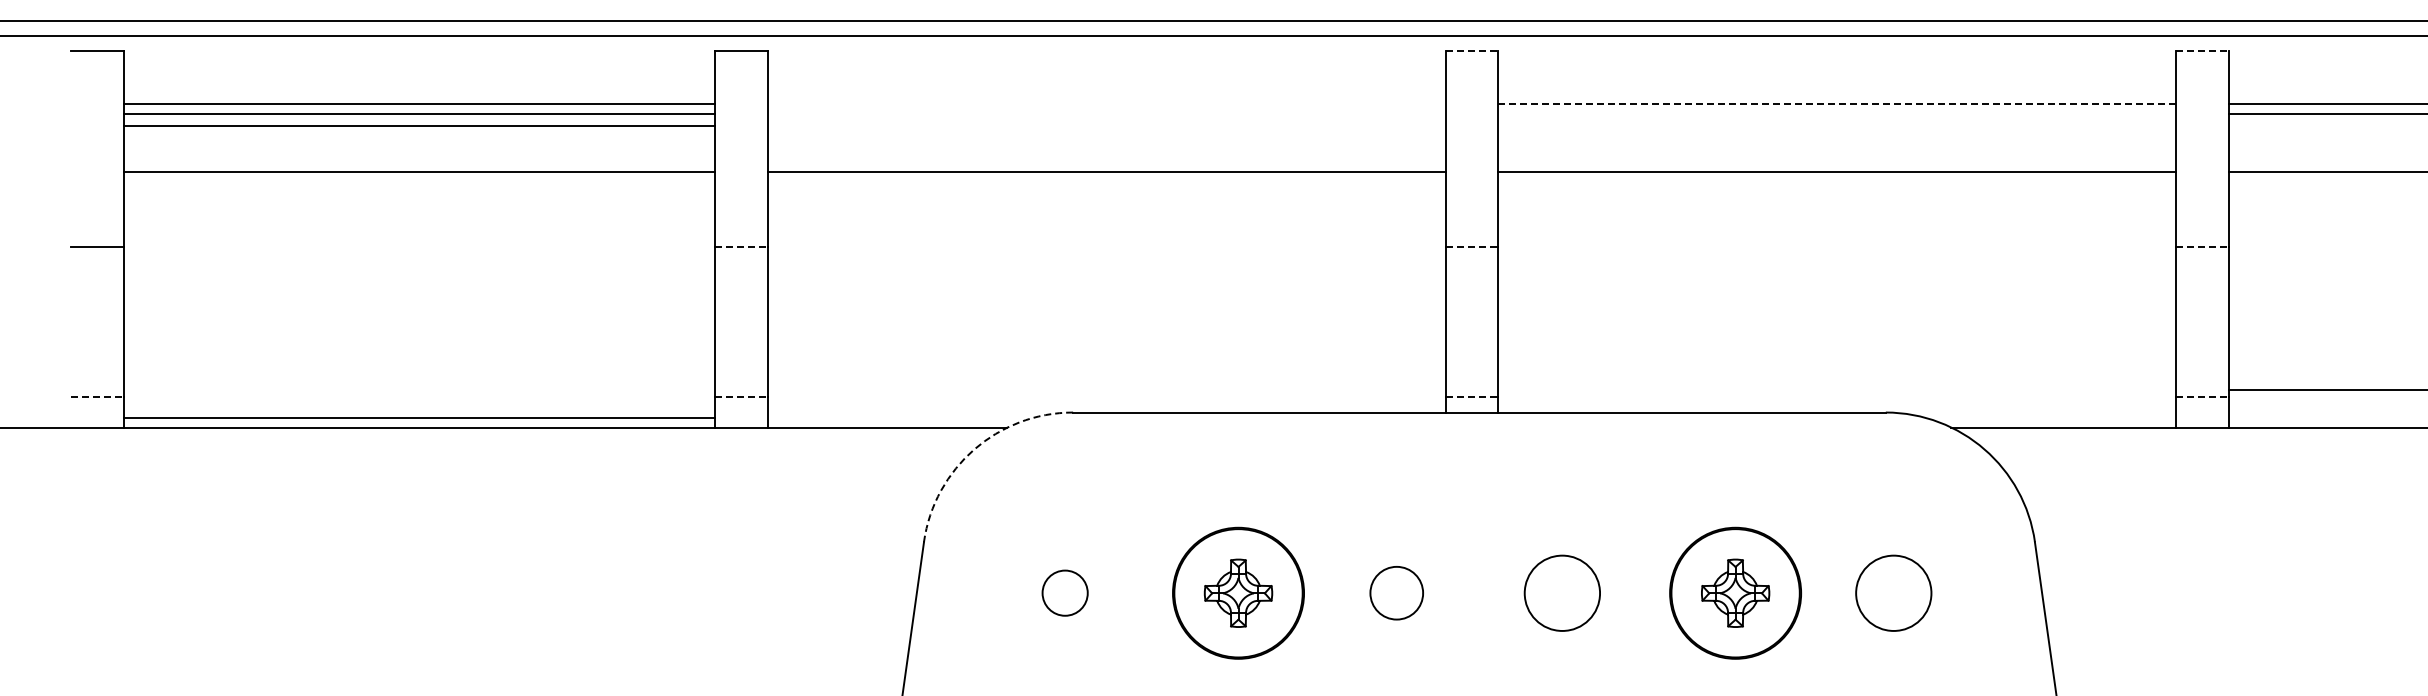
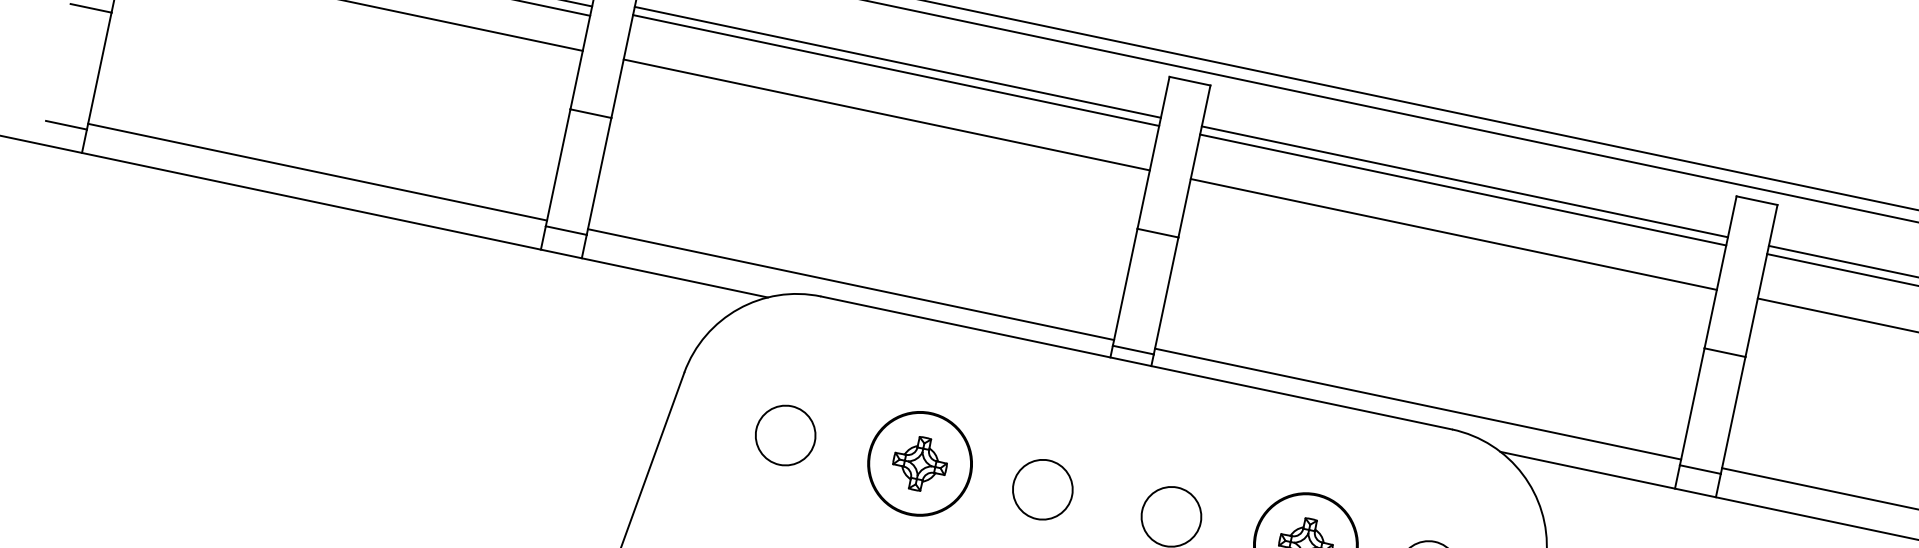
line: (1472, 51) -> (1190, 81), dashed -> solid
line: (2203, 51) -> (1757, 201), dashed -> solid
line: (1106, 103) -> (897, 62), added
line: (1837, 103) -> (1465, 181), dashed -> solid
line: (1106, 114) -> (895, 70), added
line: (1837, 114) -> (1463, 190), added
line: (741, 246) -> (591, 113), dashed -> solid
line: (1472, 246) -> (1158, 232), dashed -> solid
line: (2203, 246) -> (1725, 352), dashed -> solid
line: (1106, 390) -> (850, 284), added
line: (1837, 390) -> (1418, 404), added
line: (97, 397) -> (66, 125), dashed -> solid
line: (741, 397) -> (566, 230), dashed -> solid
line: (1472, 397) -> (1133, 350), dashed -> solid
line: (2203, 397) -> (1701, 469), dashed -> solid
line: (419, 418) -> (317, 172), moved
arc: (974, 449) -> (738, 309), dashed -> solid
circle: (1064, 592) -> (785, 434), size x1.67
circle: (1396, 592) -> (1042, 489), size x1.43

